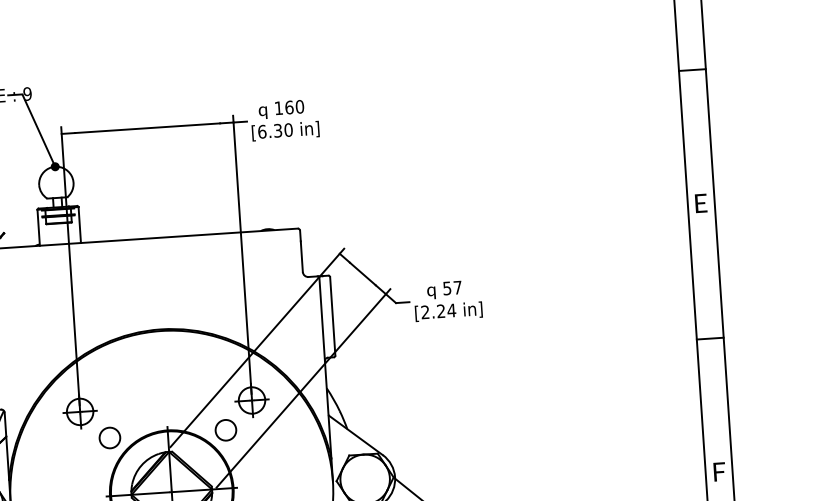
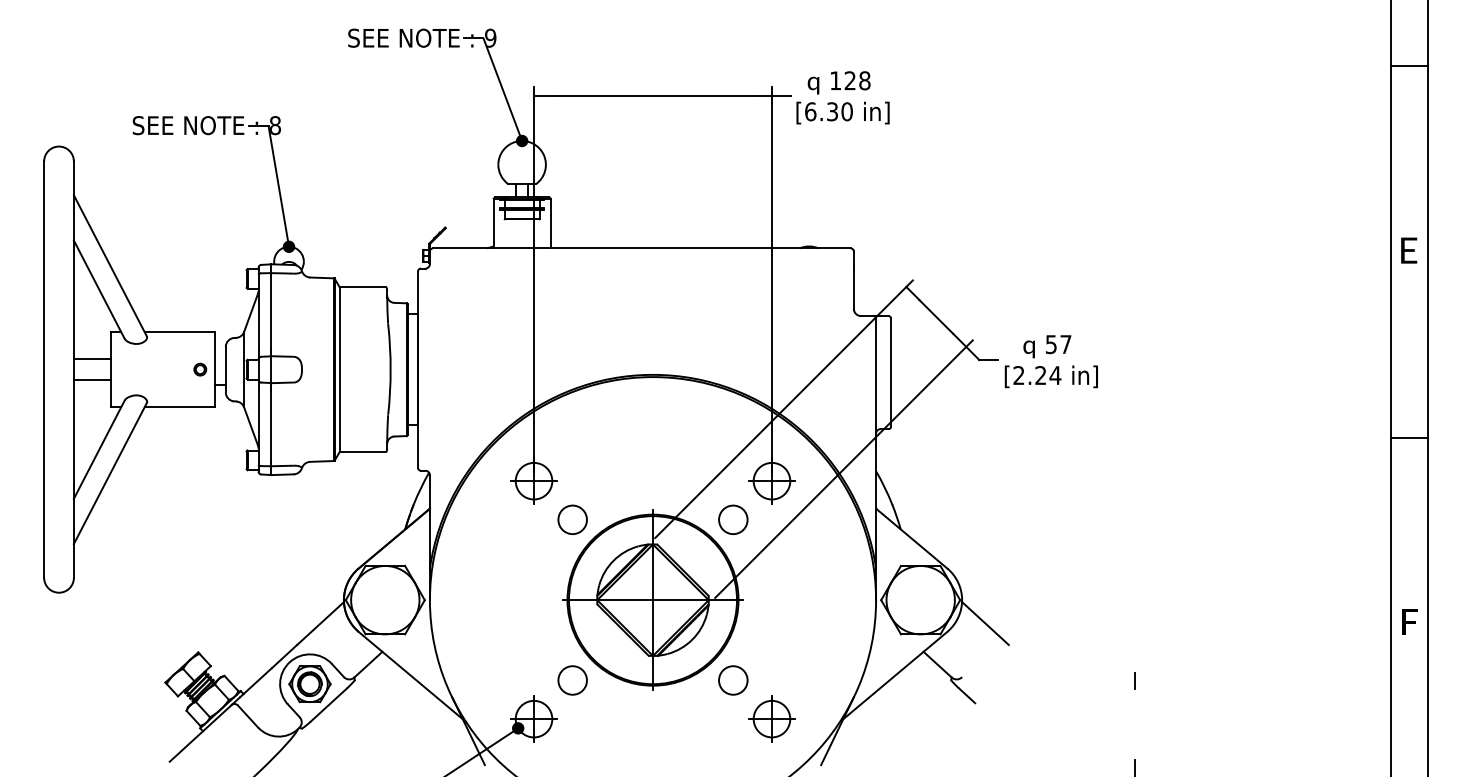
text: (294, 106) -> (857, 80), 160 -> 128

